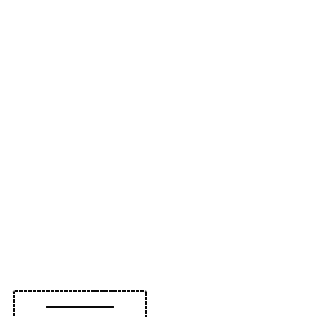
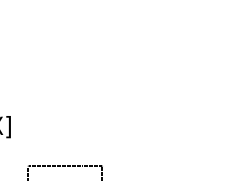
line: (78, 306) -> (64, 174), removed

